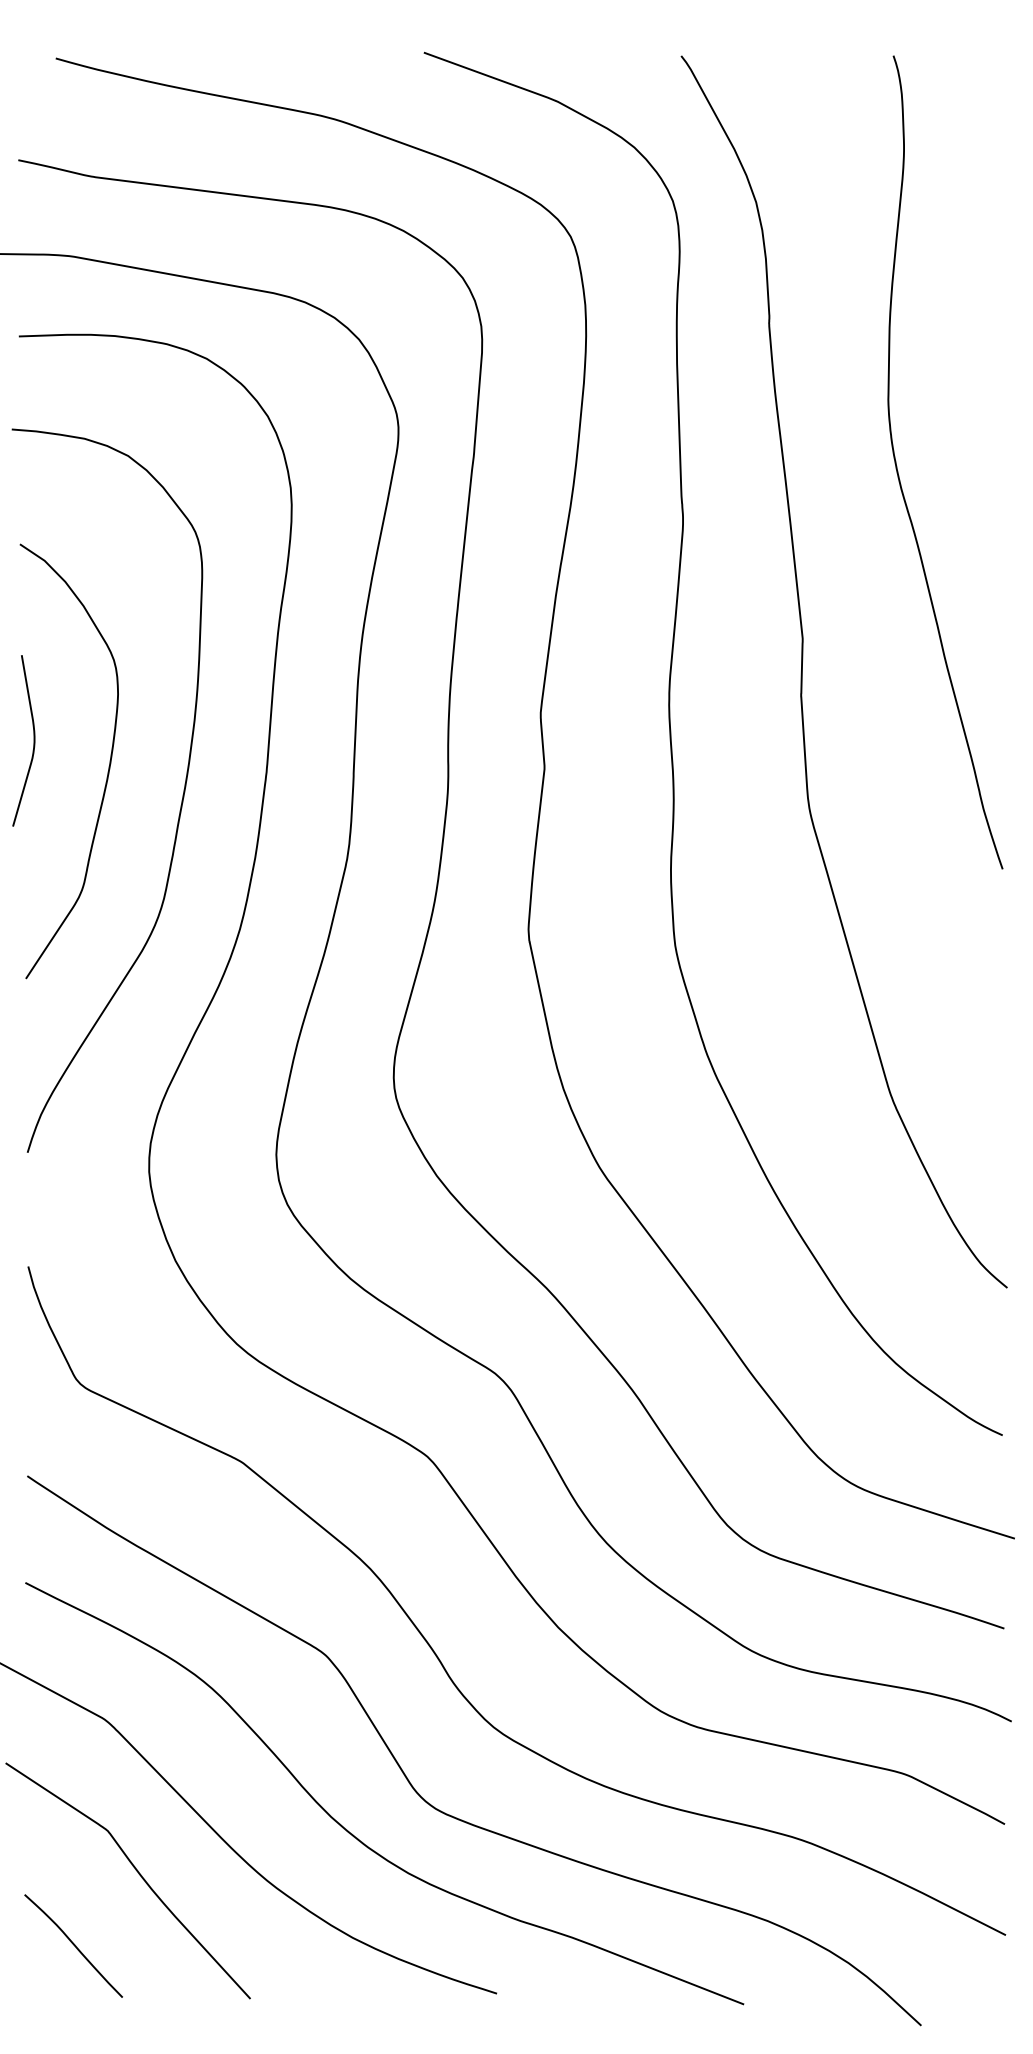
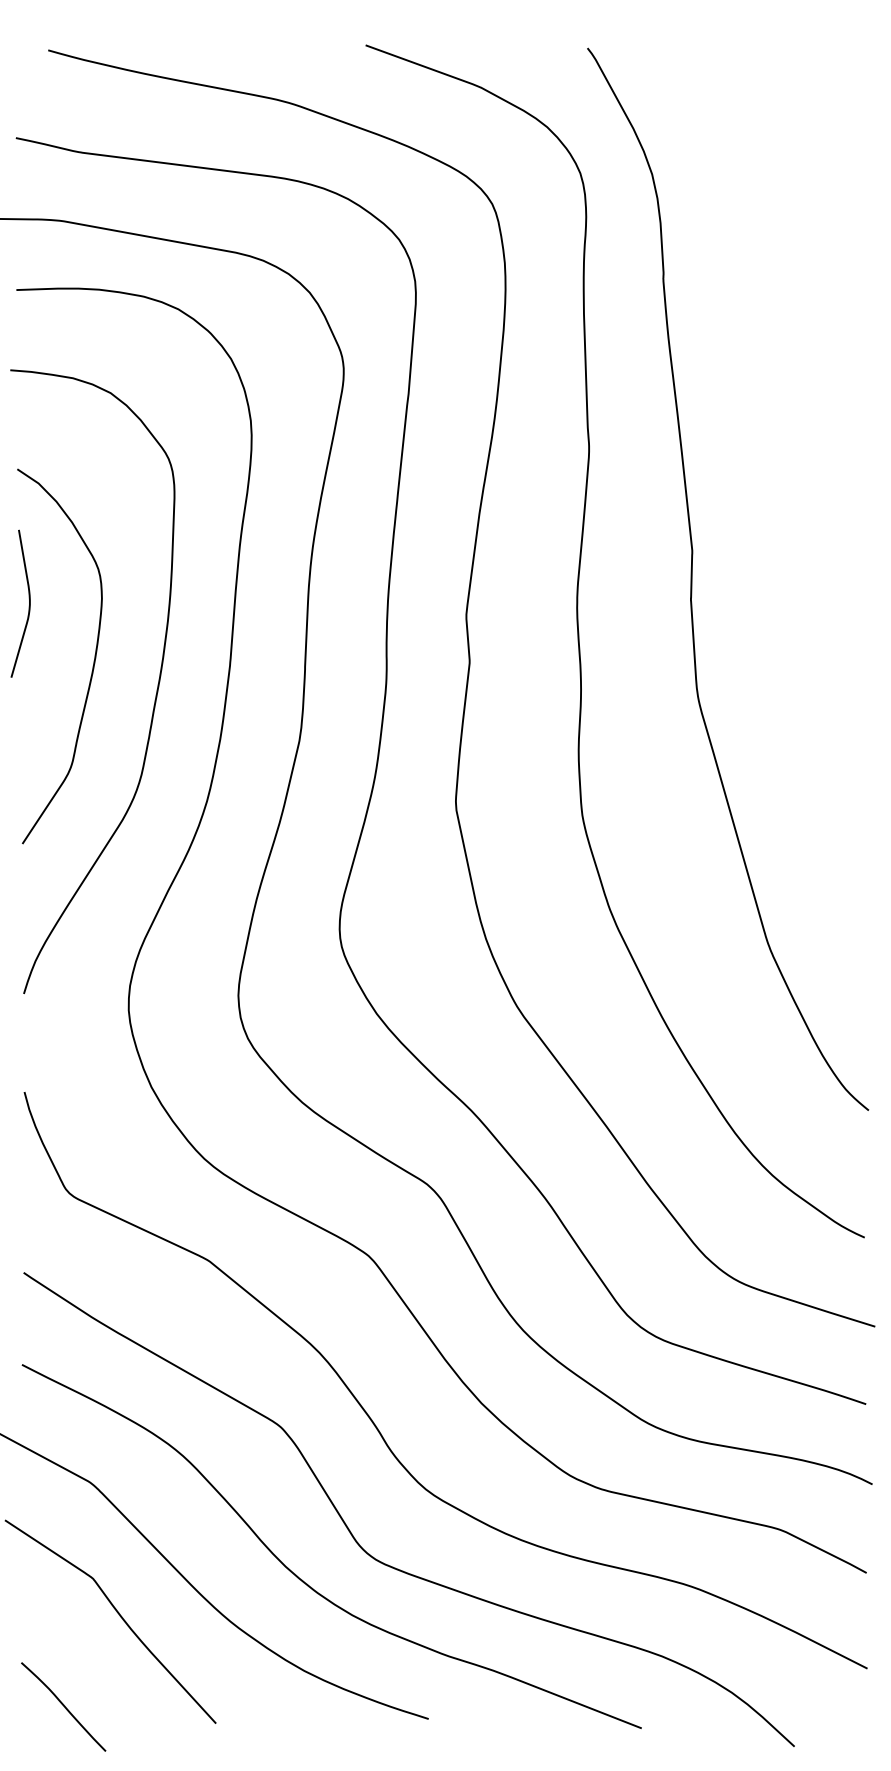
curve: (899, 473) -> (775, 408), removed
curve: (32, 744) -> (28, 606), moved
curve: (73, 1945) -> (63, 1706), moved

